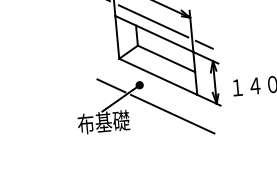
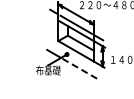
line: (172, 113) -> (81, 69), solid -> dashed

